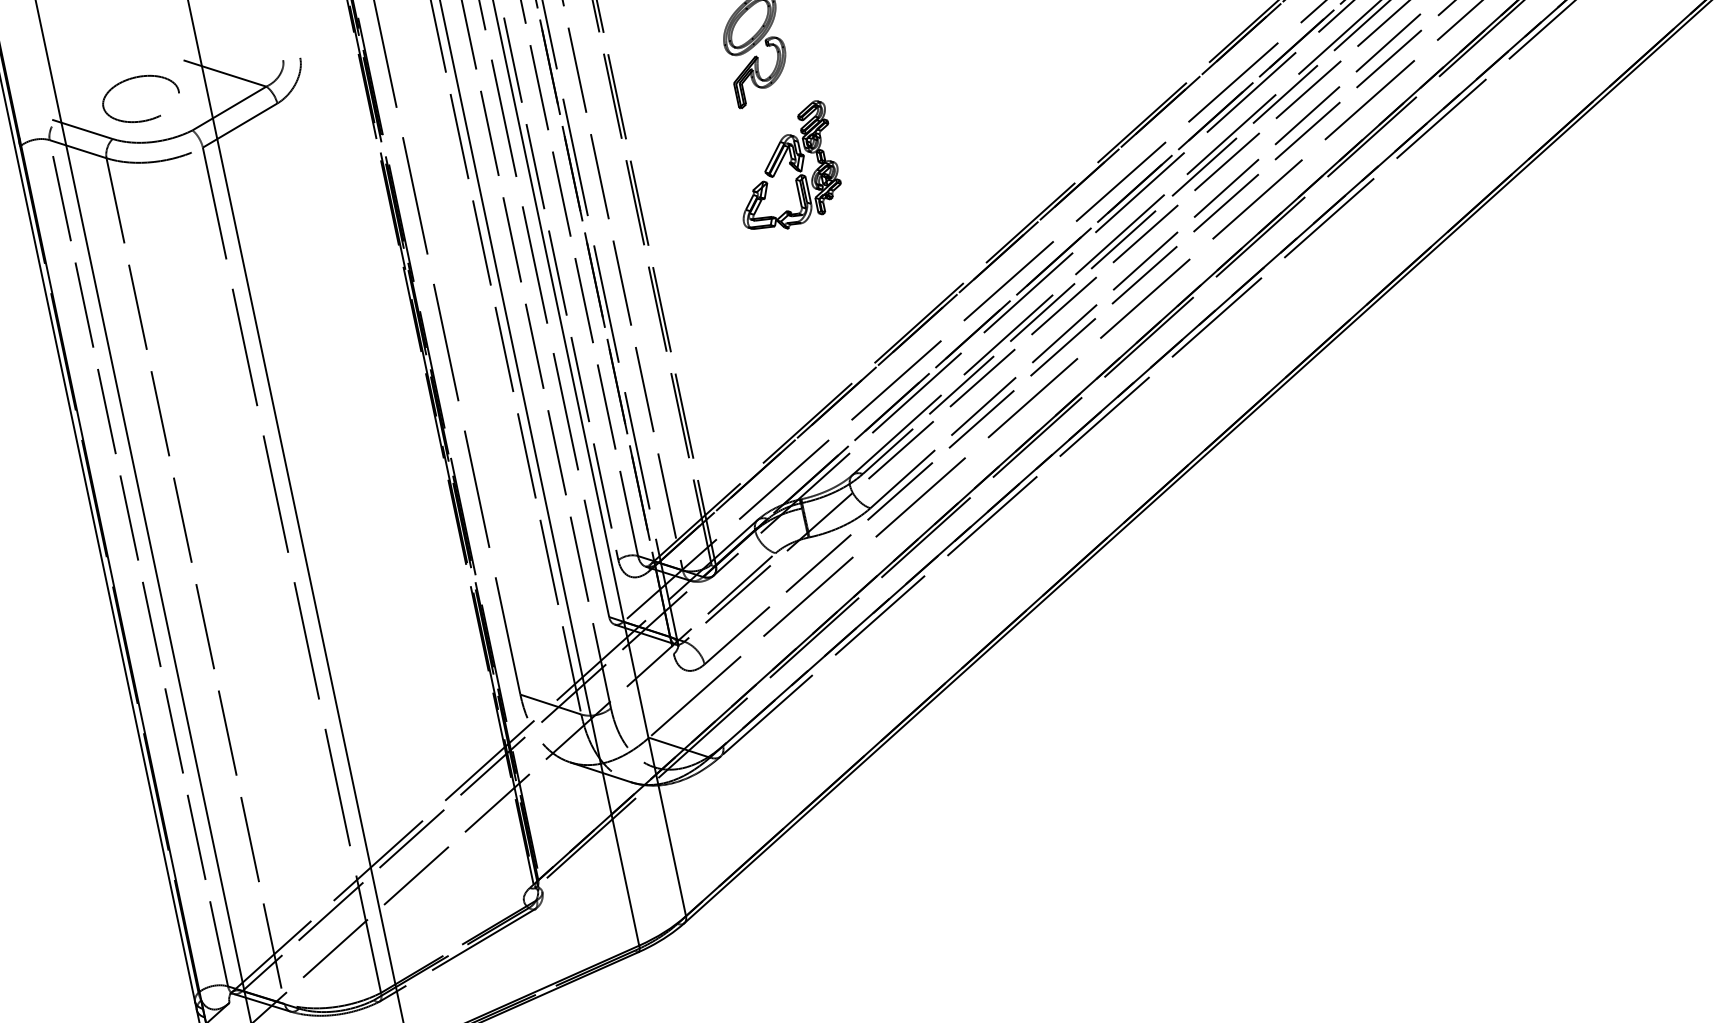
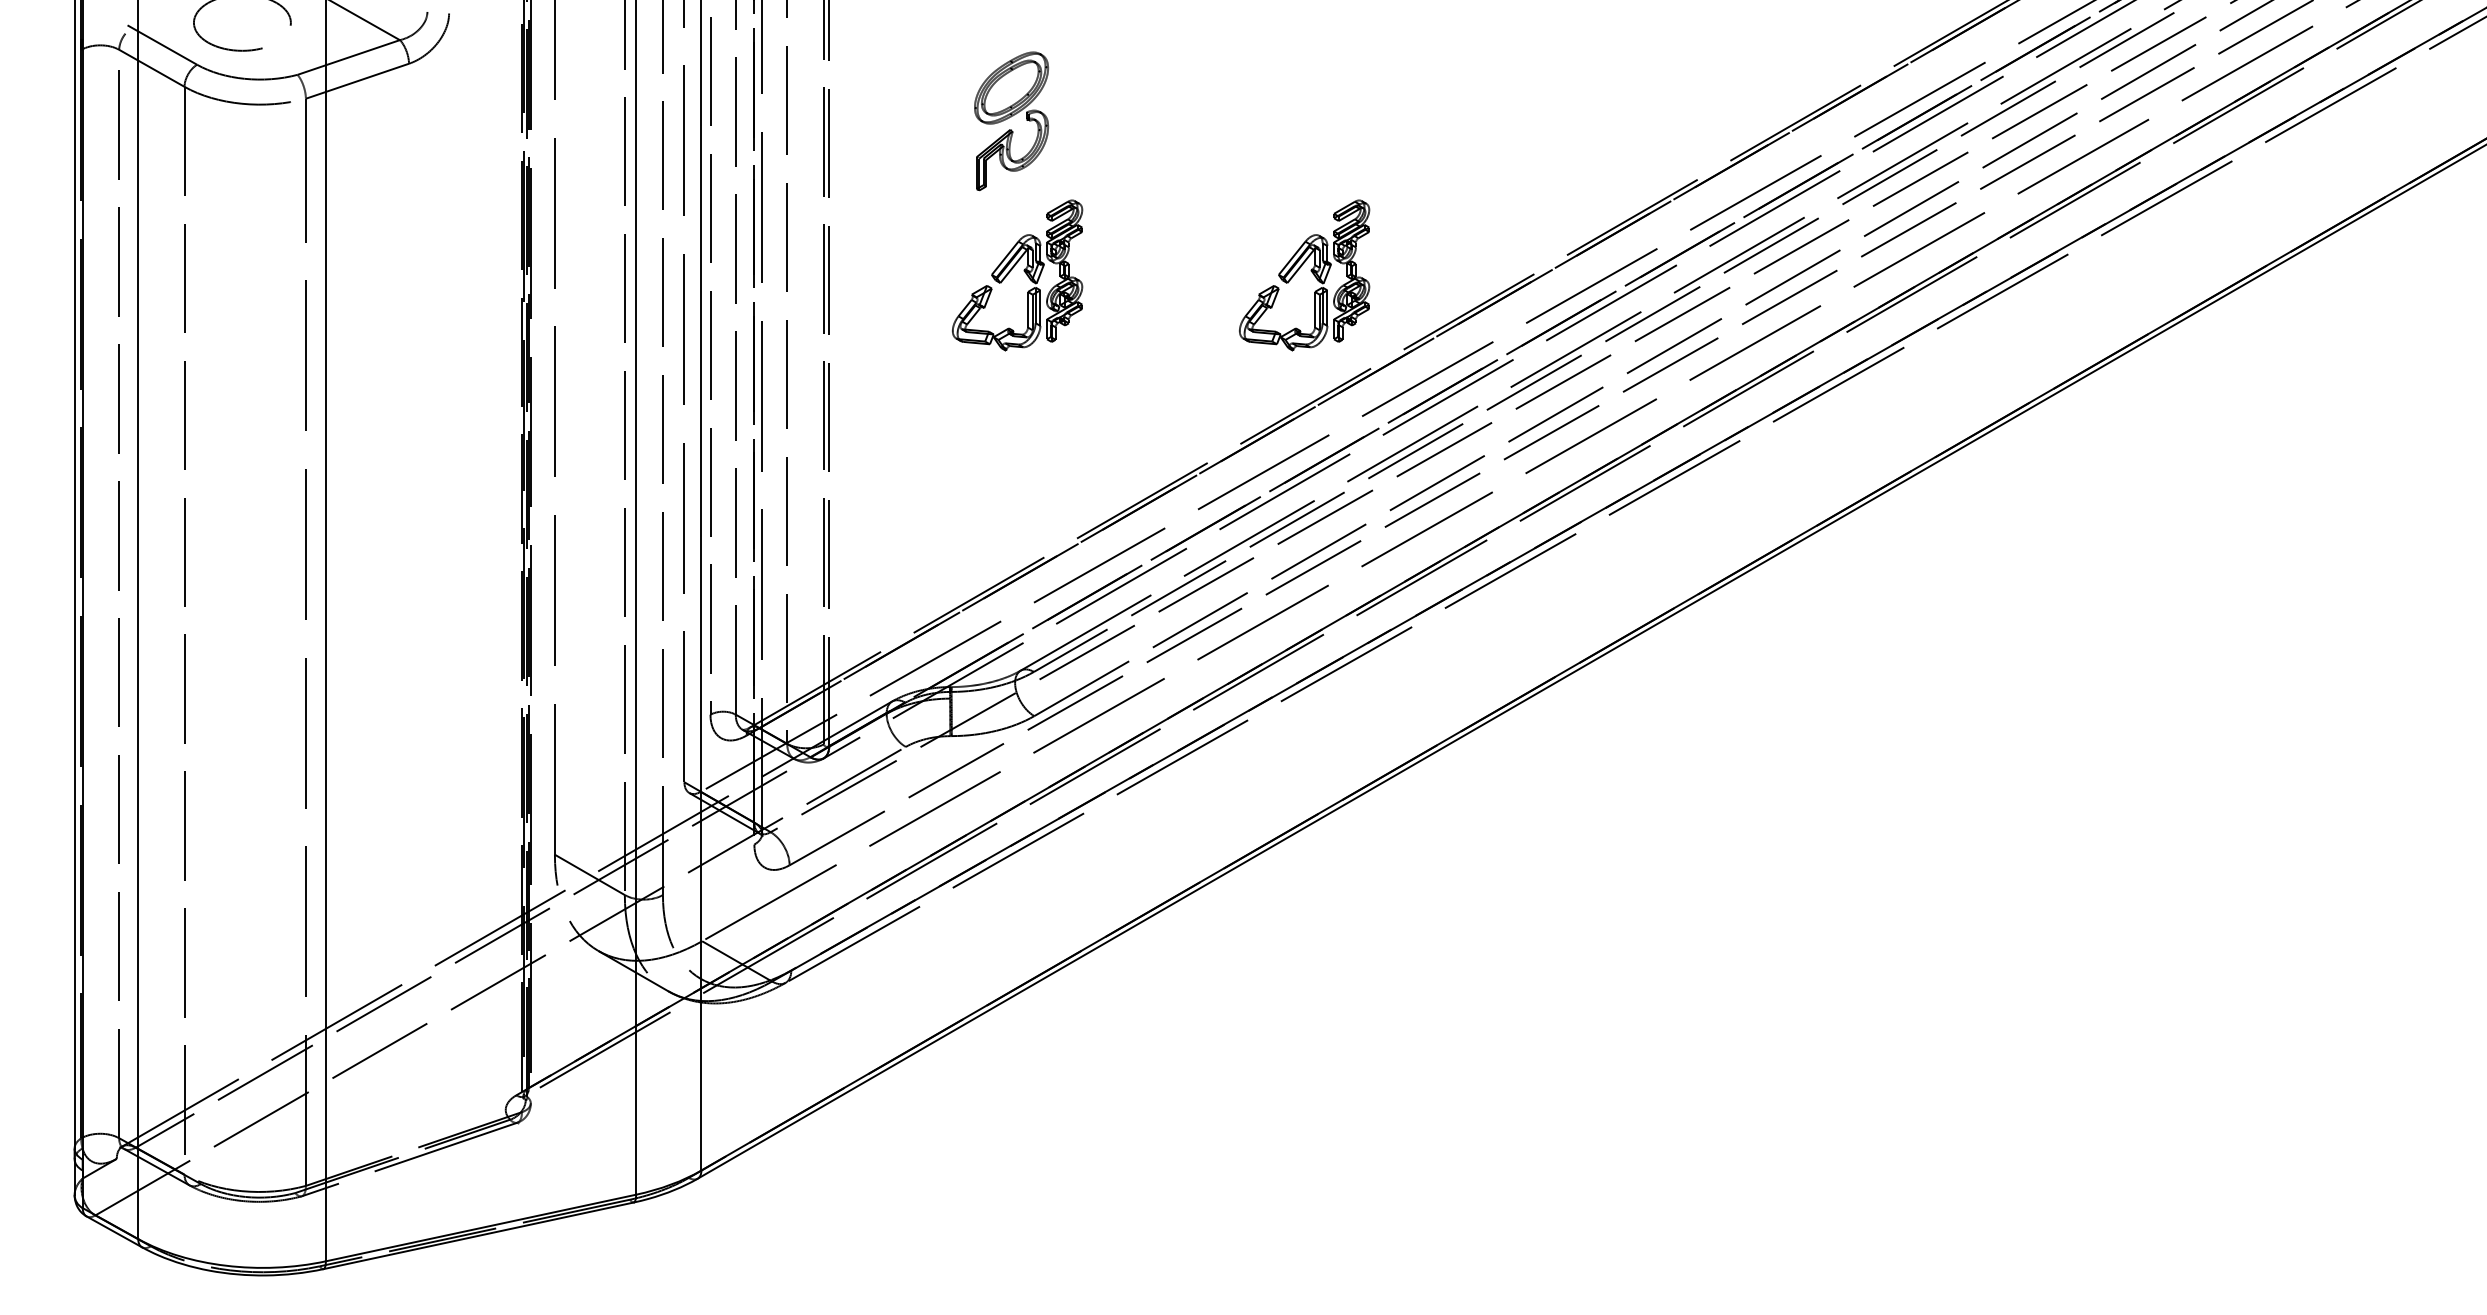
part: (1012, 117) -> (1310, 271), added

